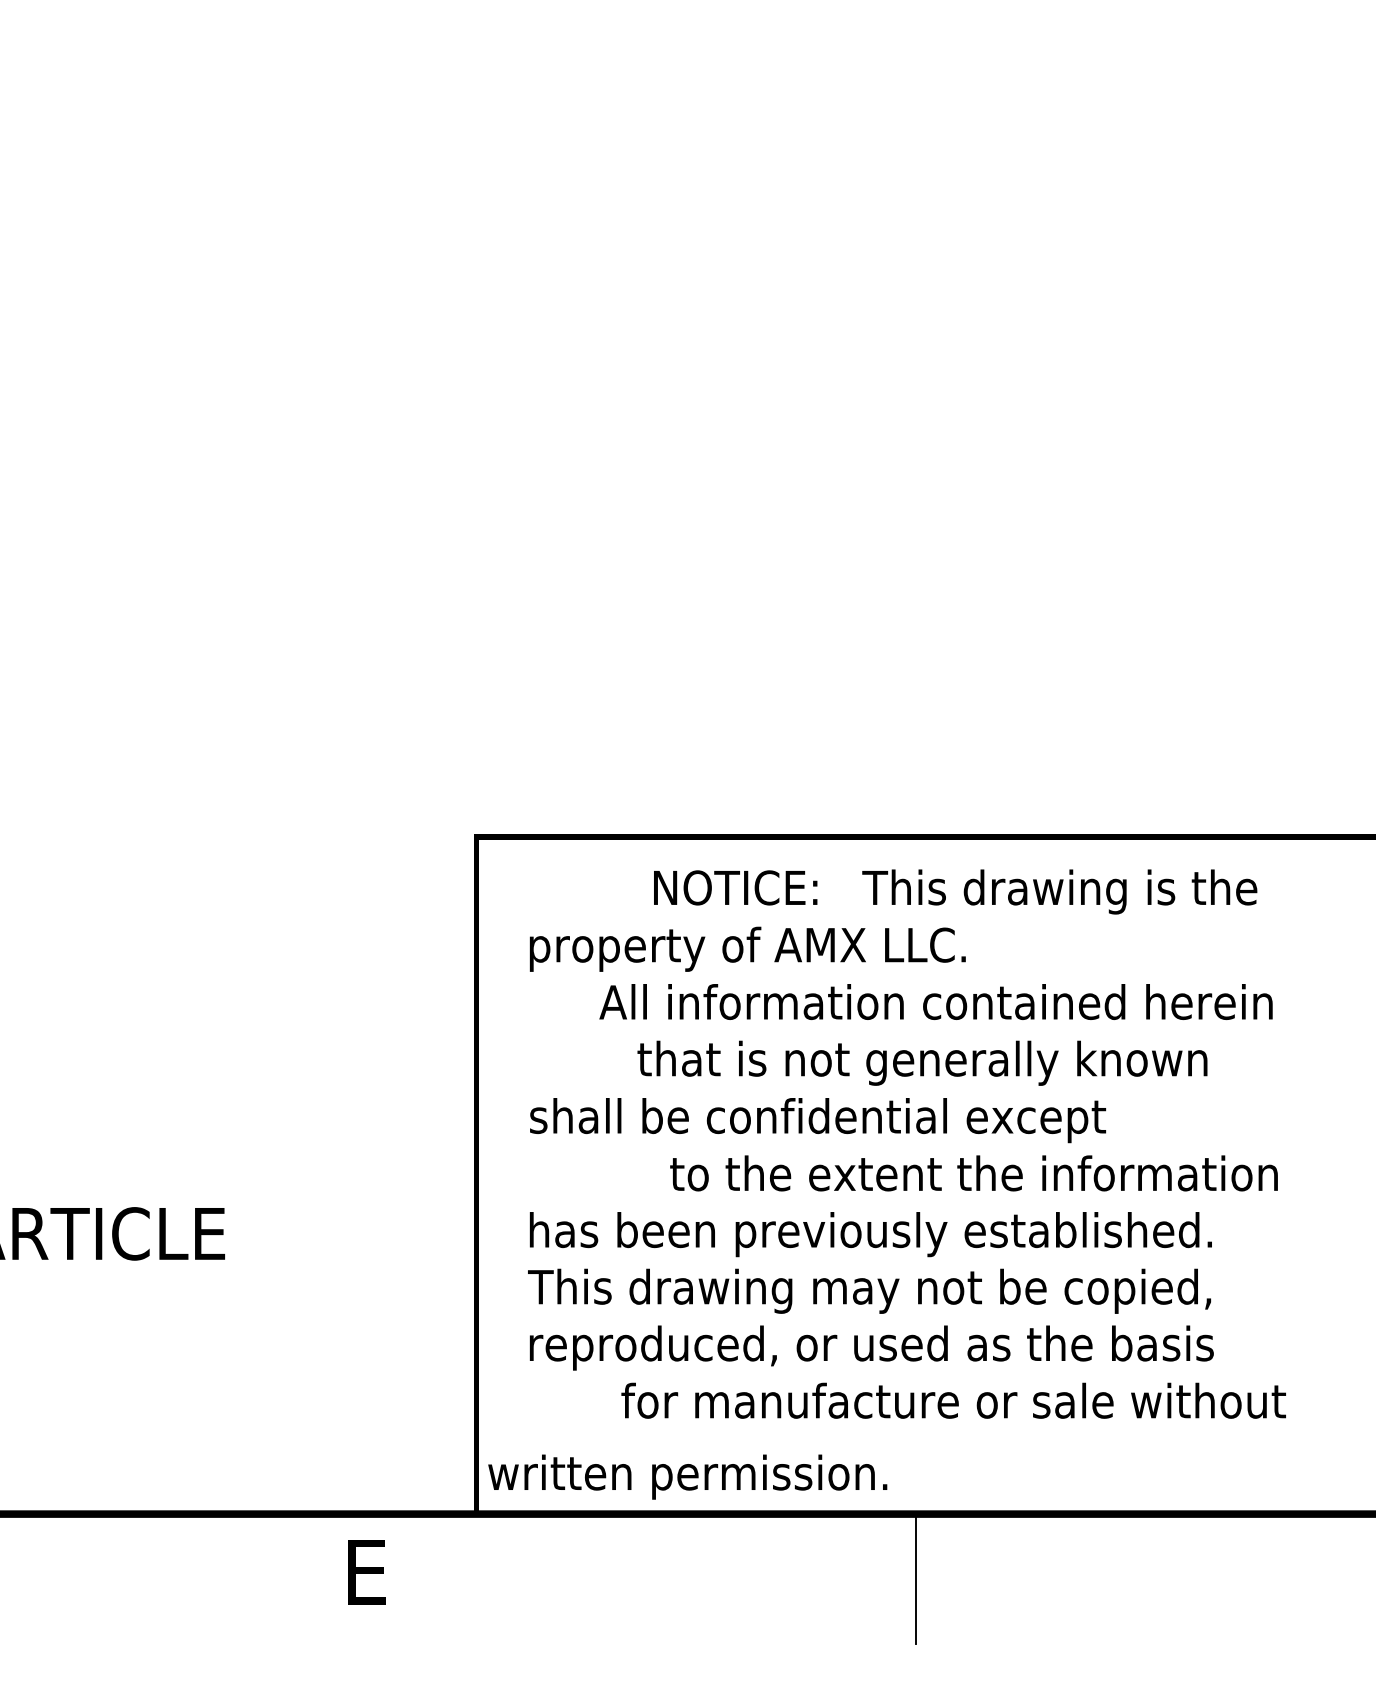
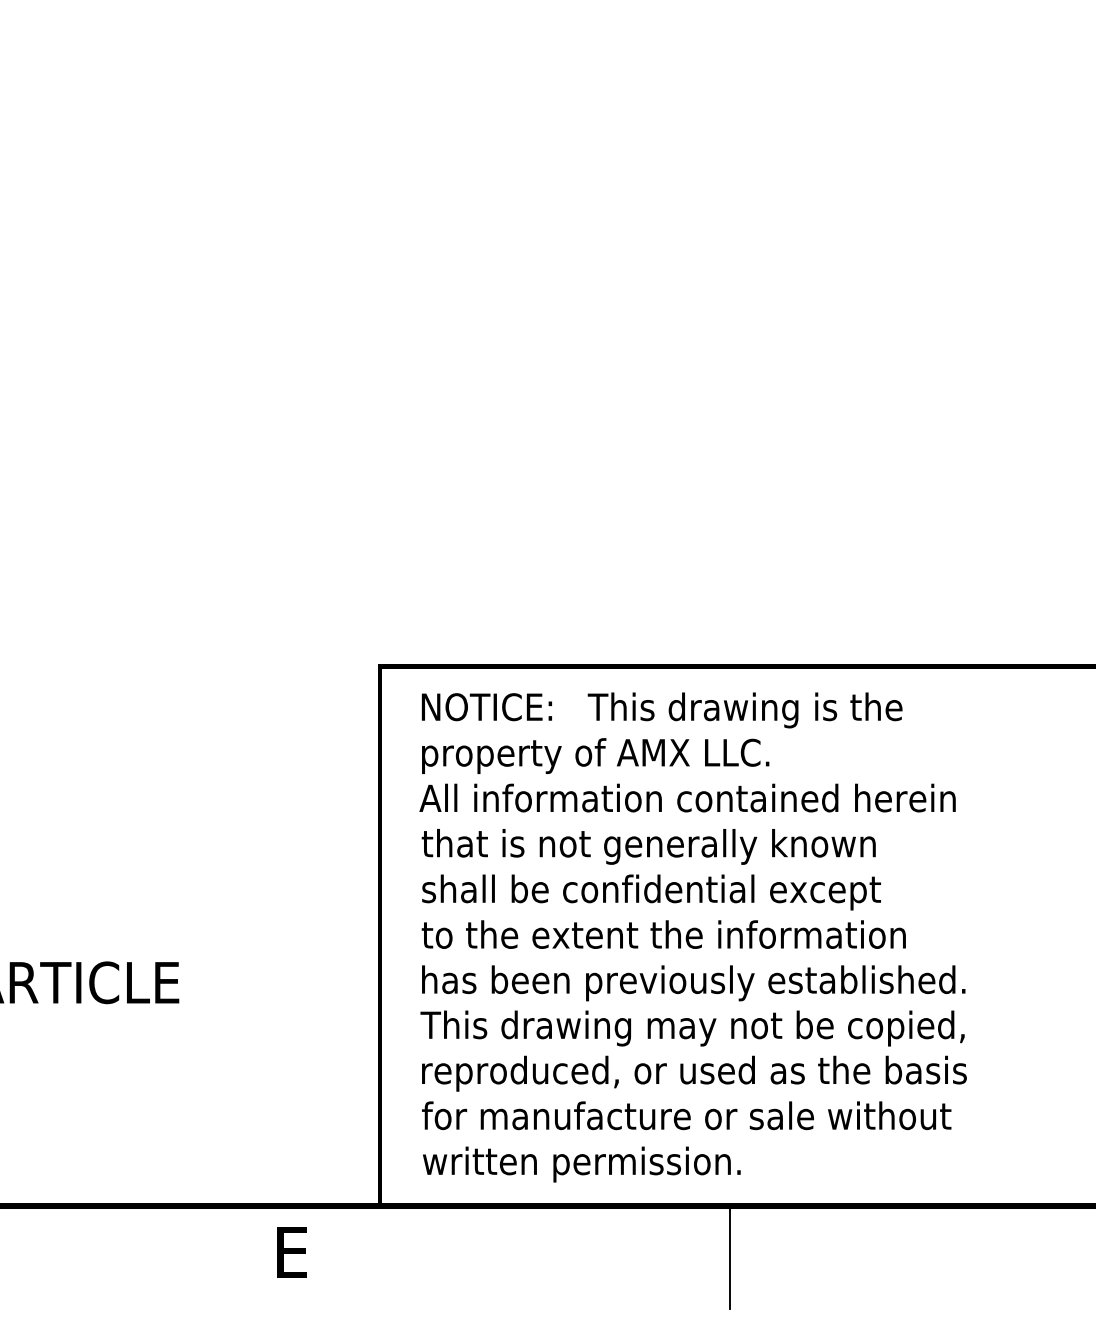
text: (954, 892) -> (661, 710), moved
text: (935, 1001) -> (687, 797), moved
text: (922, 1062) -> (648, 846), moved
text: (973, 1173) -> (663, 934), moved
text: (953, 1400) -> (686, 1115), moved
text: (687, 1477) -> (581, 1164), moved

